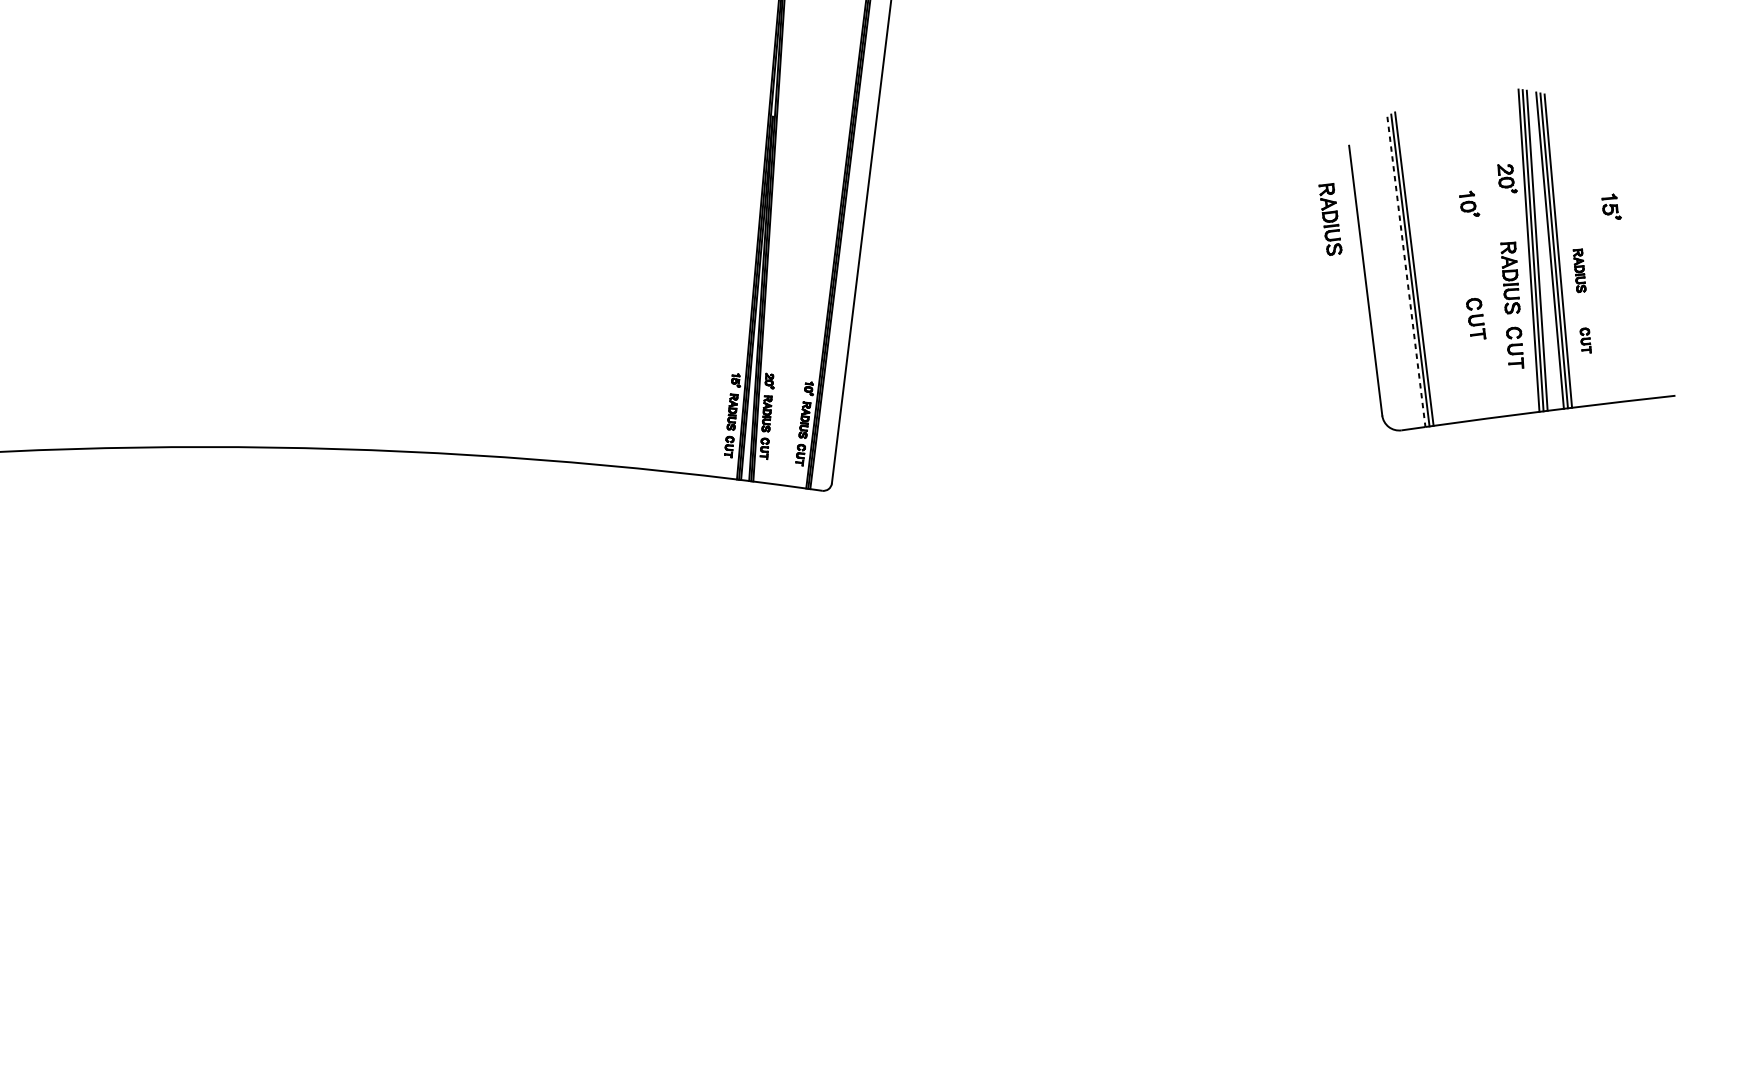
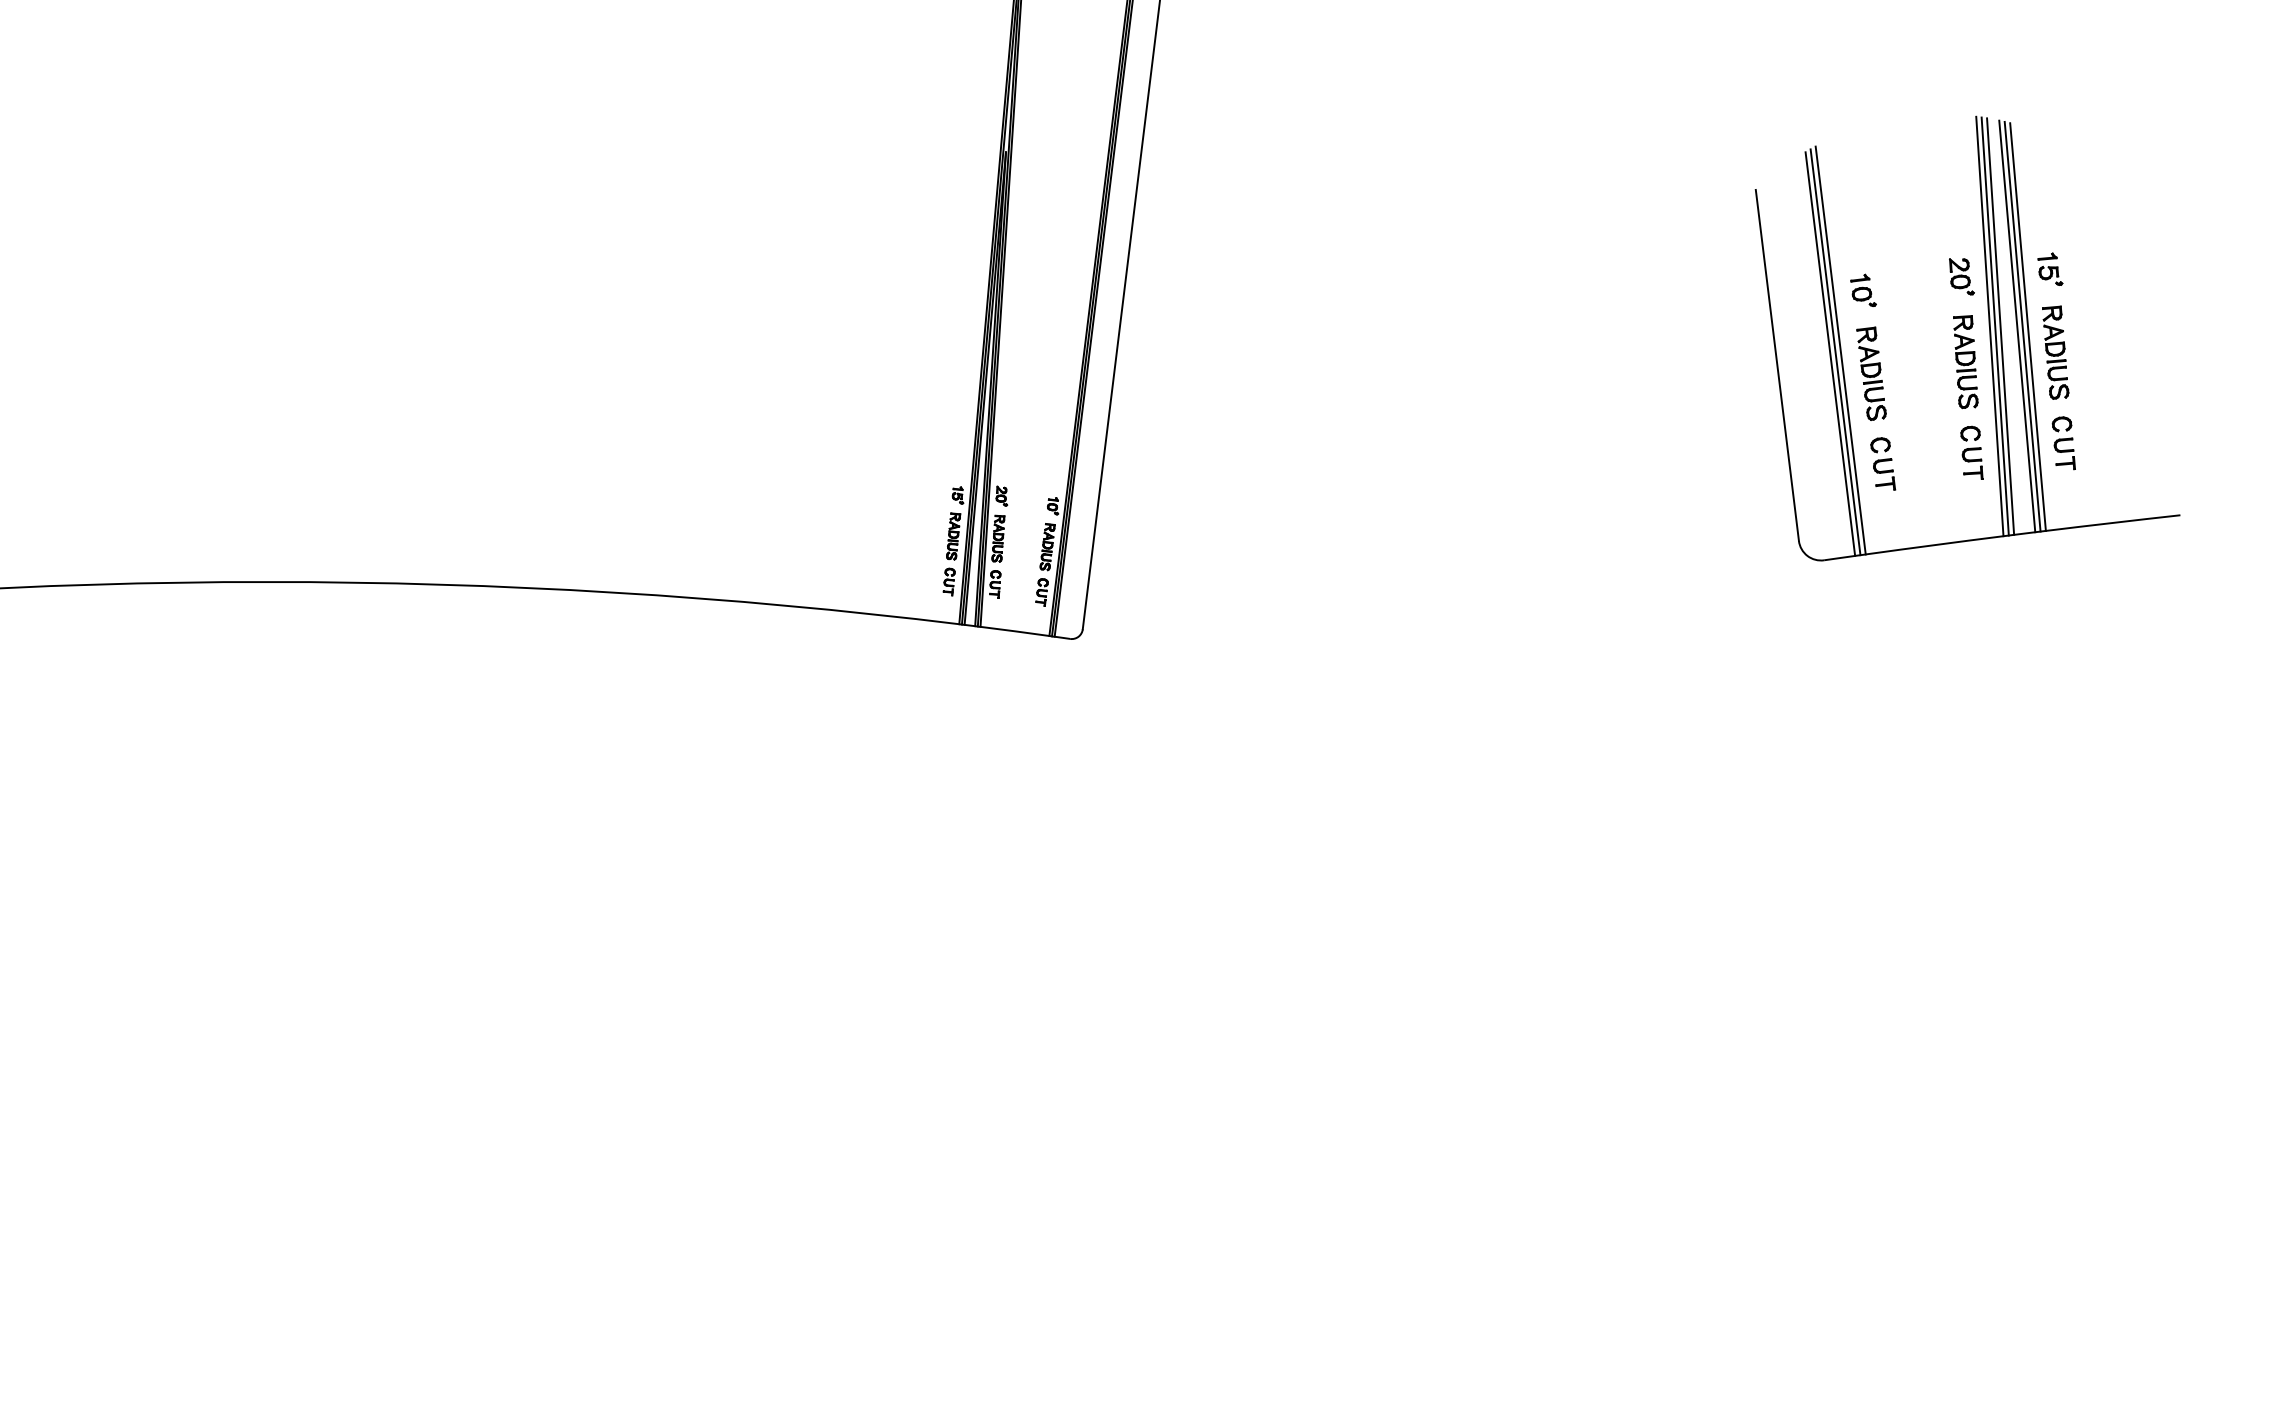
part: (1507, 178) -> (1961, 276), moved
part: (1469, 203) -> (1863, 289), moved
part: (1611, 206) -> (2050, 268), moved
part: (1330, 219) -> (1871, 373), moved
part: (1579, 270) -> (2055, 352), size x1.67
line: (1406, 272) -> (1830, 354), dashed -> solid
part: (1476, 318) -> (1883, 463), moved
part: (1585, 340) -> (2063, 443), size x1.67

